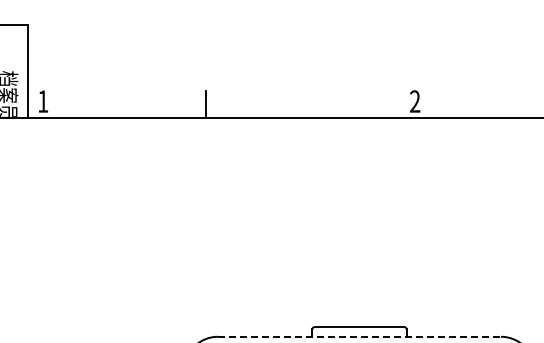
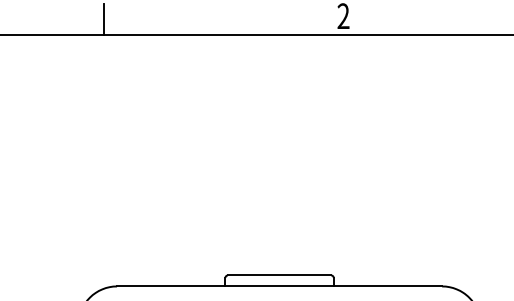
line: (359, 336) -> (279, 286), dashed -> solid

